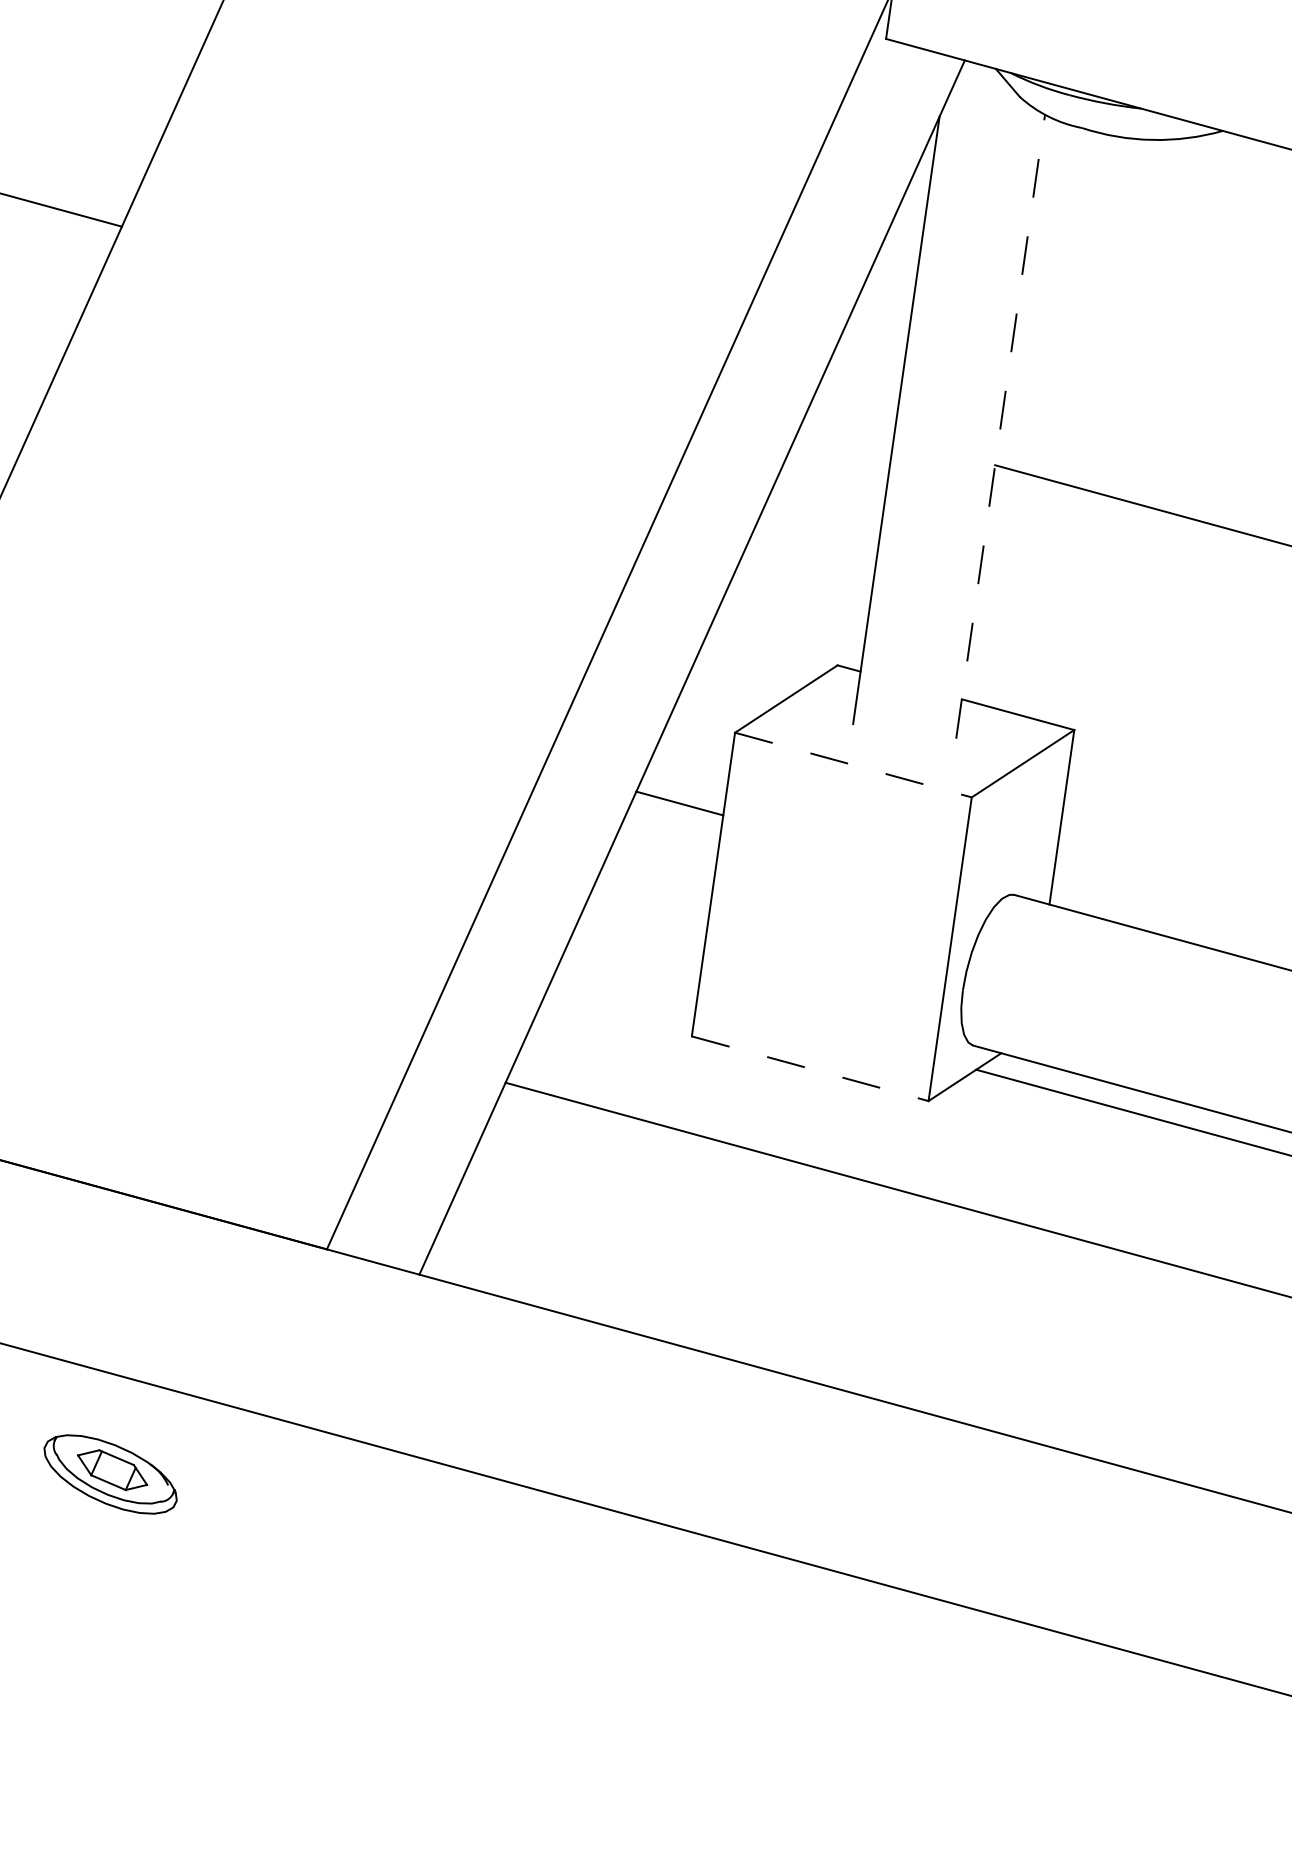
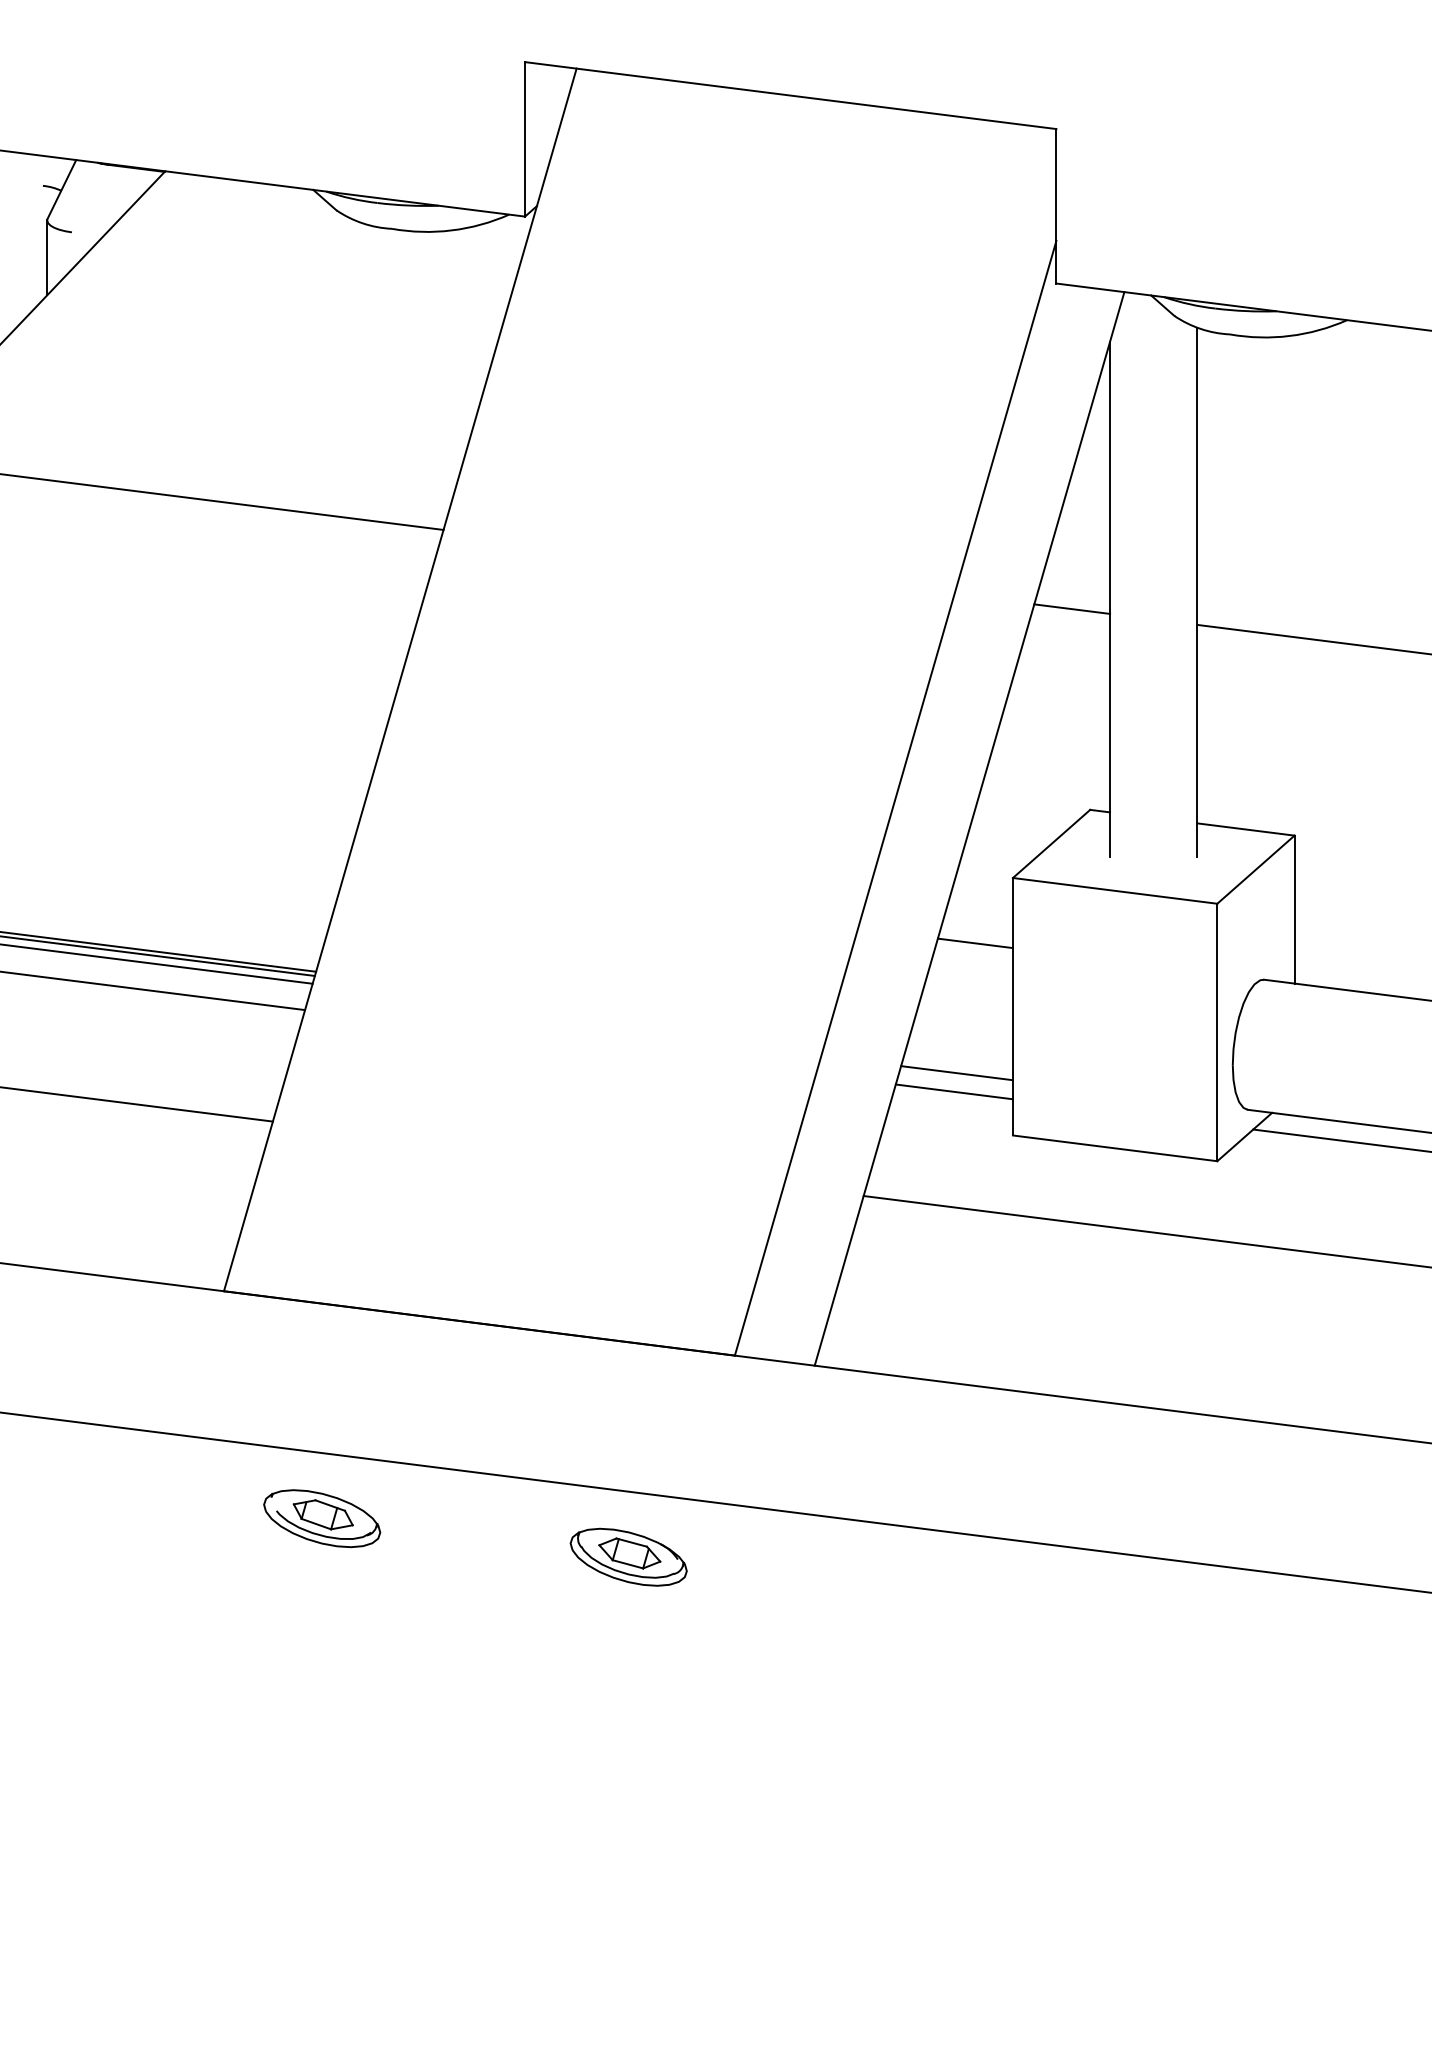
line: (850, 424) -> (1072, 608), added
line: (1000, 426) -> (1197, 592), dashed -> solid
line: (853, 764) -> (1115, 890), dashed -> solid
line: (635, 953) -> (956, 1073), added
line: (629, 974) -> (953, 1091), added
line: (810, 1068) -> (1115, 1148), dashed -> solid
part: (110, 1473) -> (628, 1556), moved

